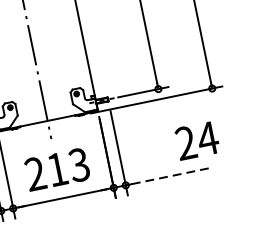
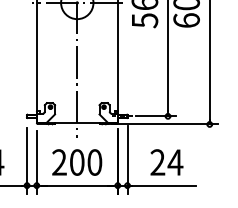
text: (196, 140) -> (166, 162), moved
text: (69, 167) -> (86, 162), 213 -> 200
line: (171, 175) -> (164, 185), dashed -> solid

